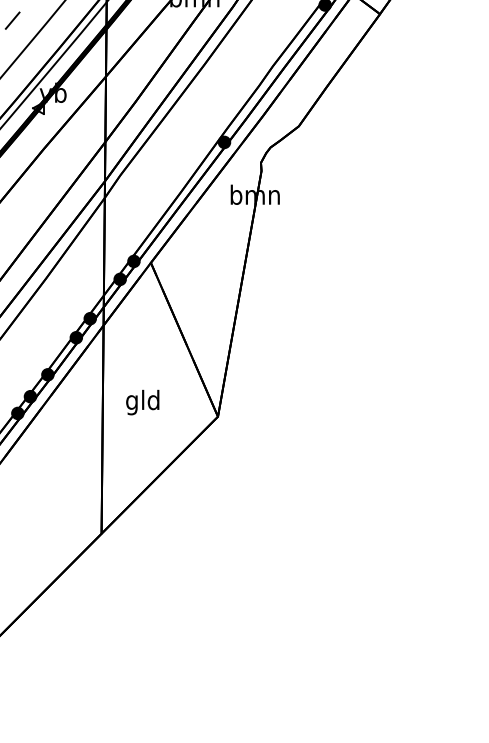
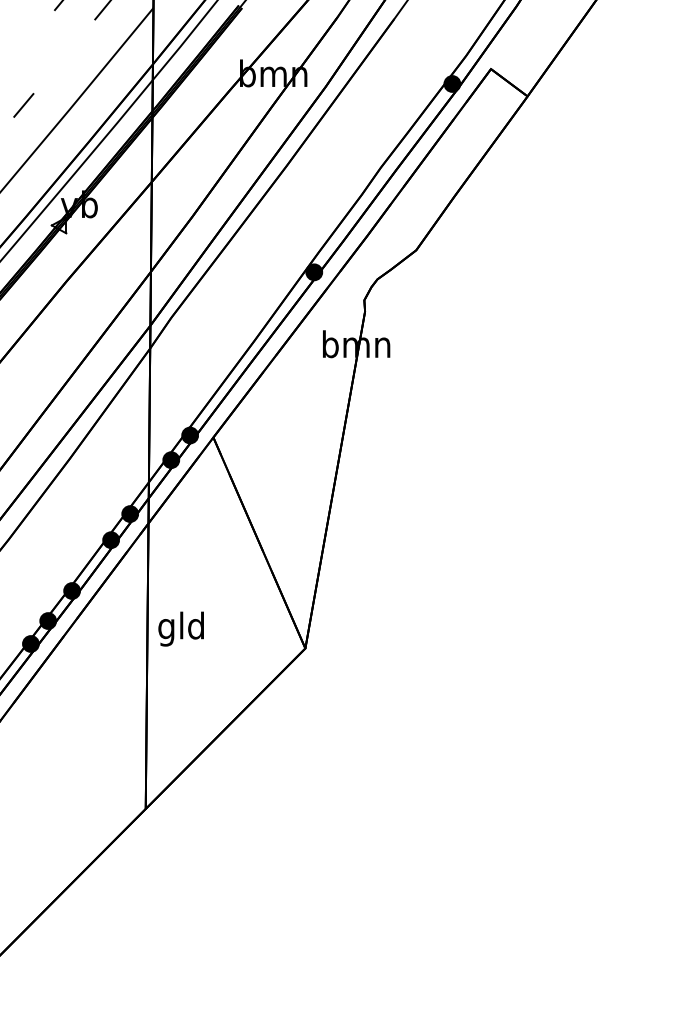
text: (142, 402) -> (180, 628), moved

